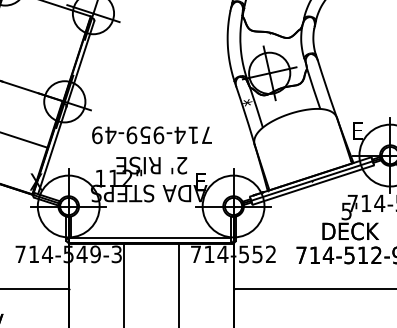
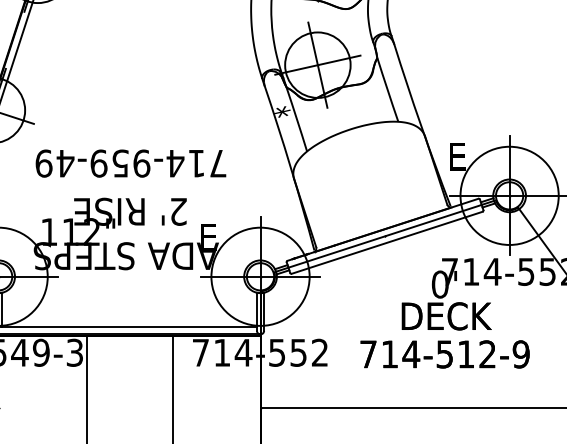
text: (346, 211) -> (439, 284), 5' -> 0'

